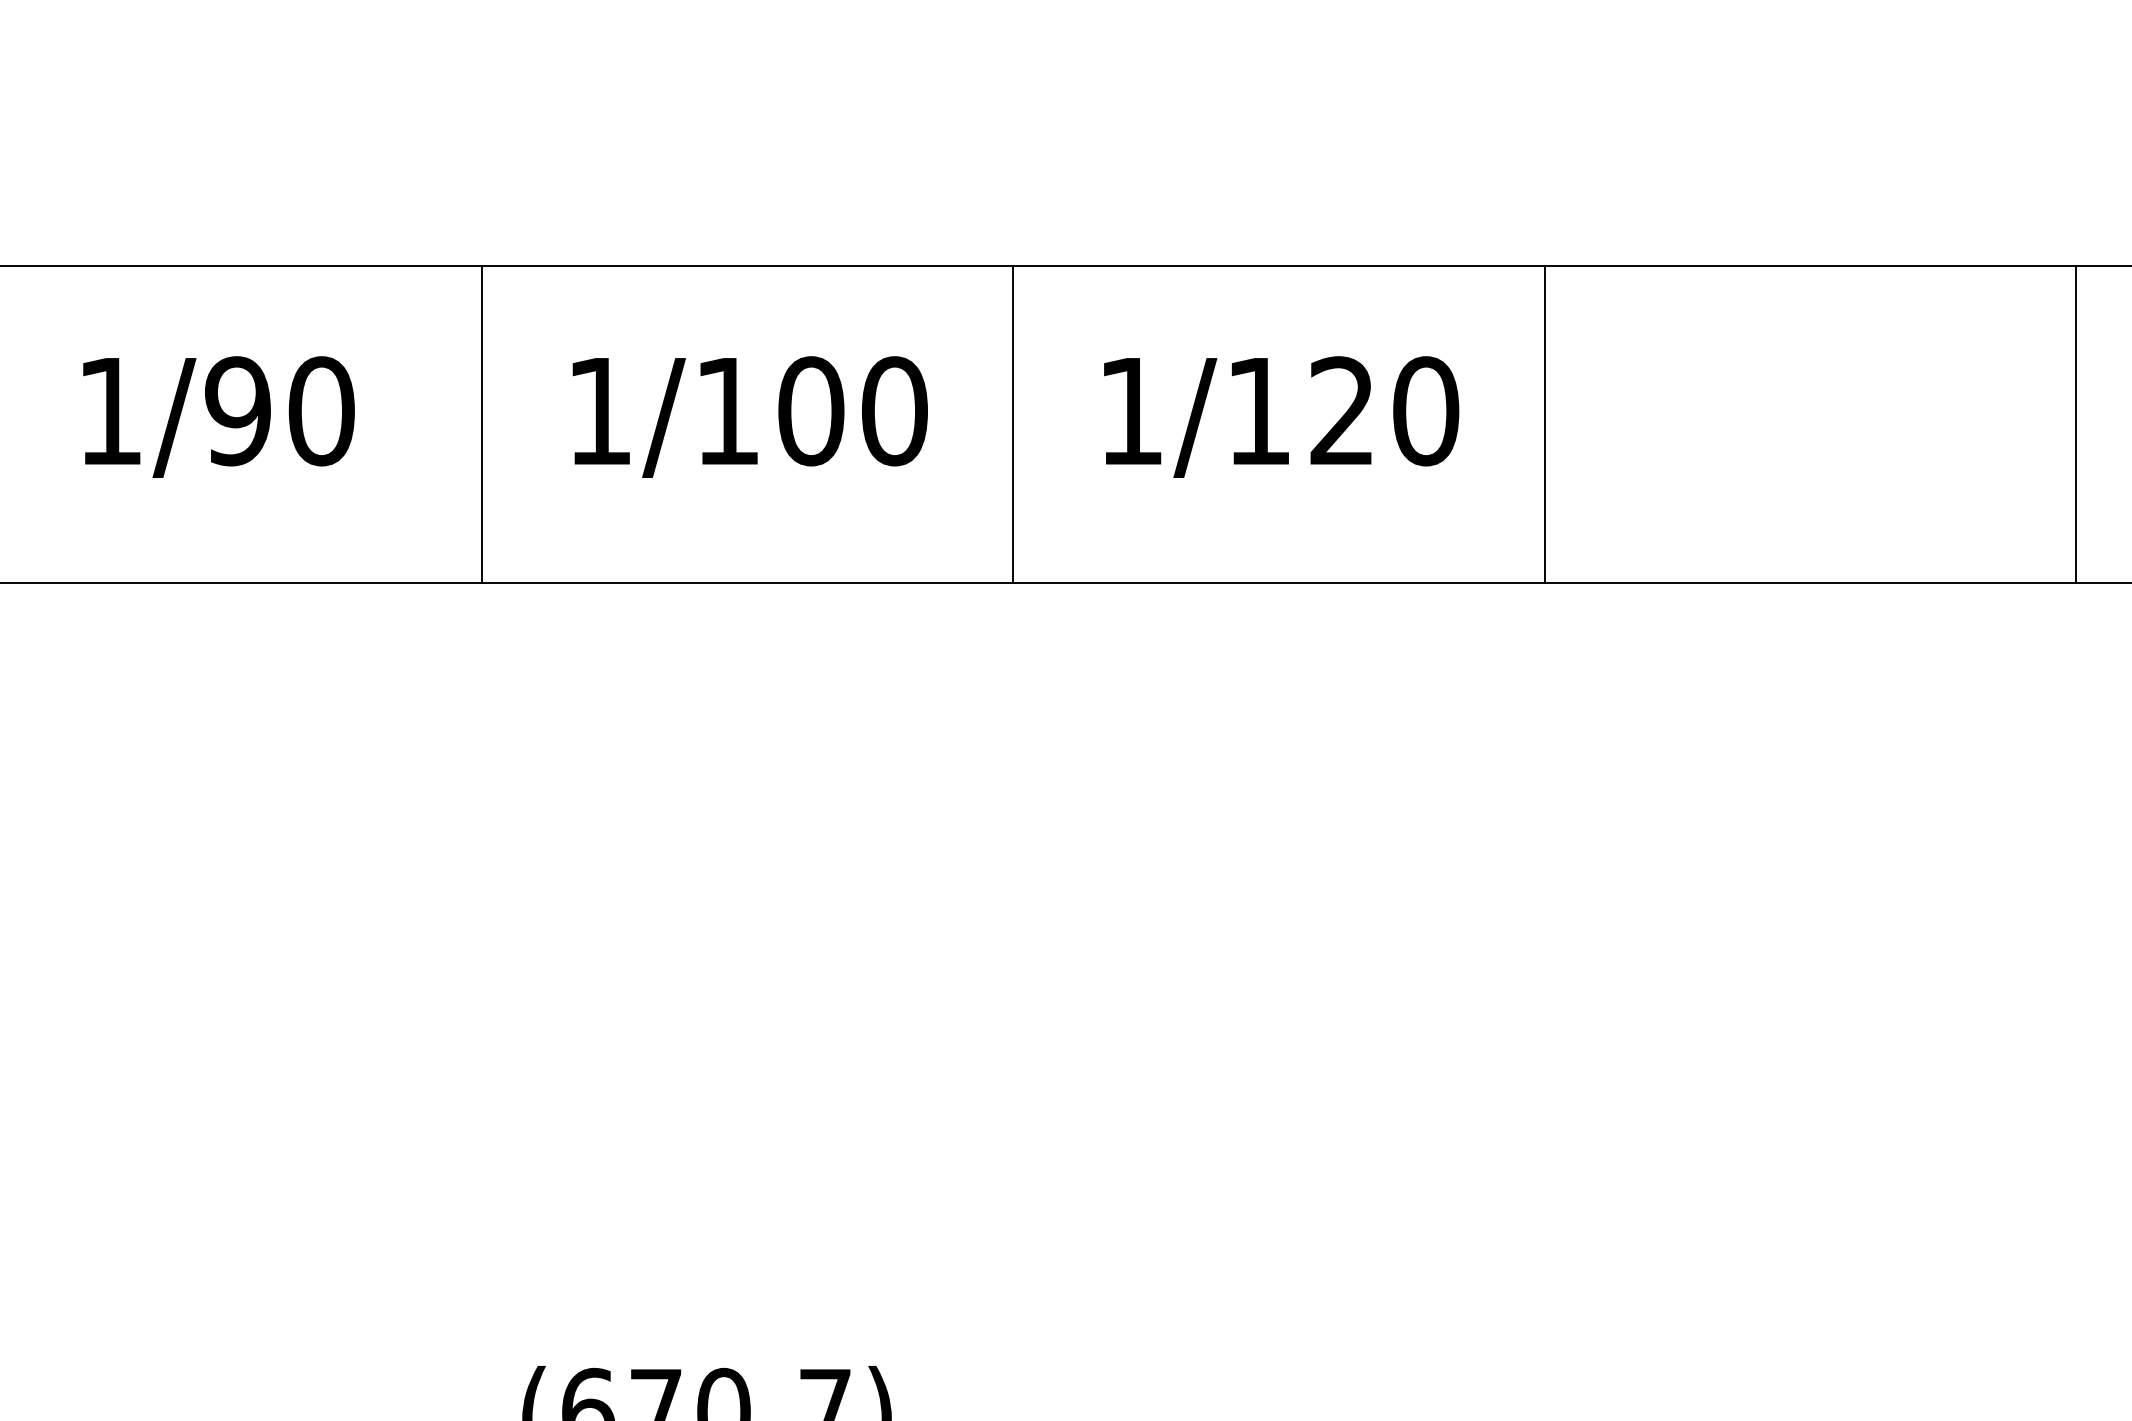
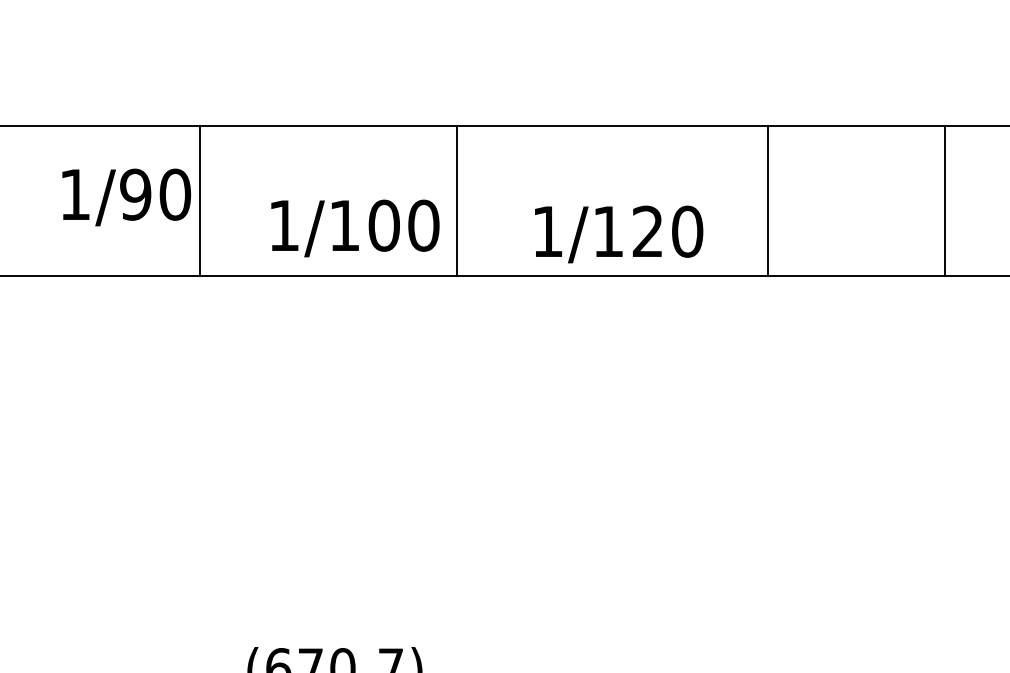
text: (218, 417) -> (126, 197), moved
text: (750, 417) -> (355, 228), moved
text: (1282, 417) -> (619, 234), moved
line: (482, 423) -> (200, 200), moved
line: (1012, 423) -> (456, 200), moved
line: (1544, 423) -> (767, 200), moved
line: (2075, 423) -> (945, 200), moved

